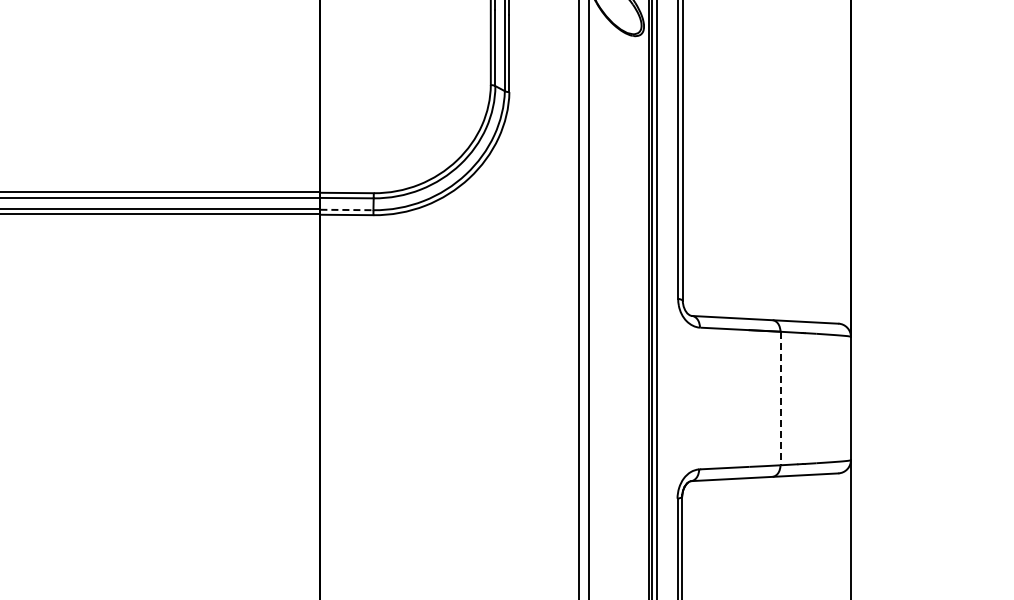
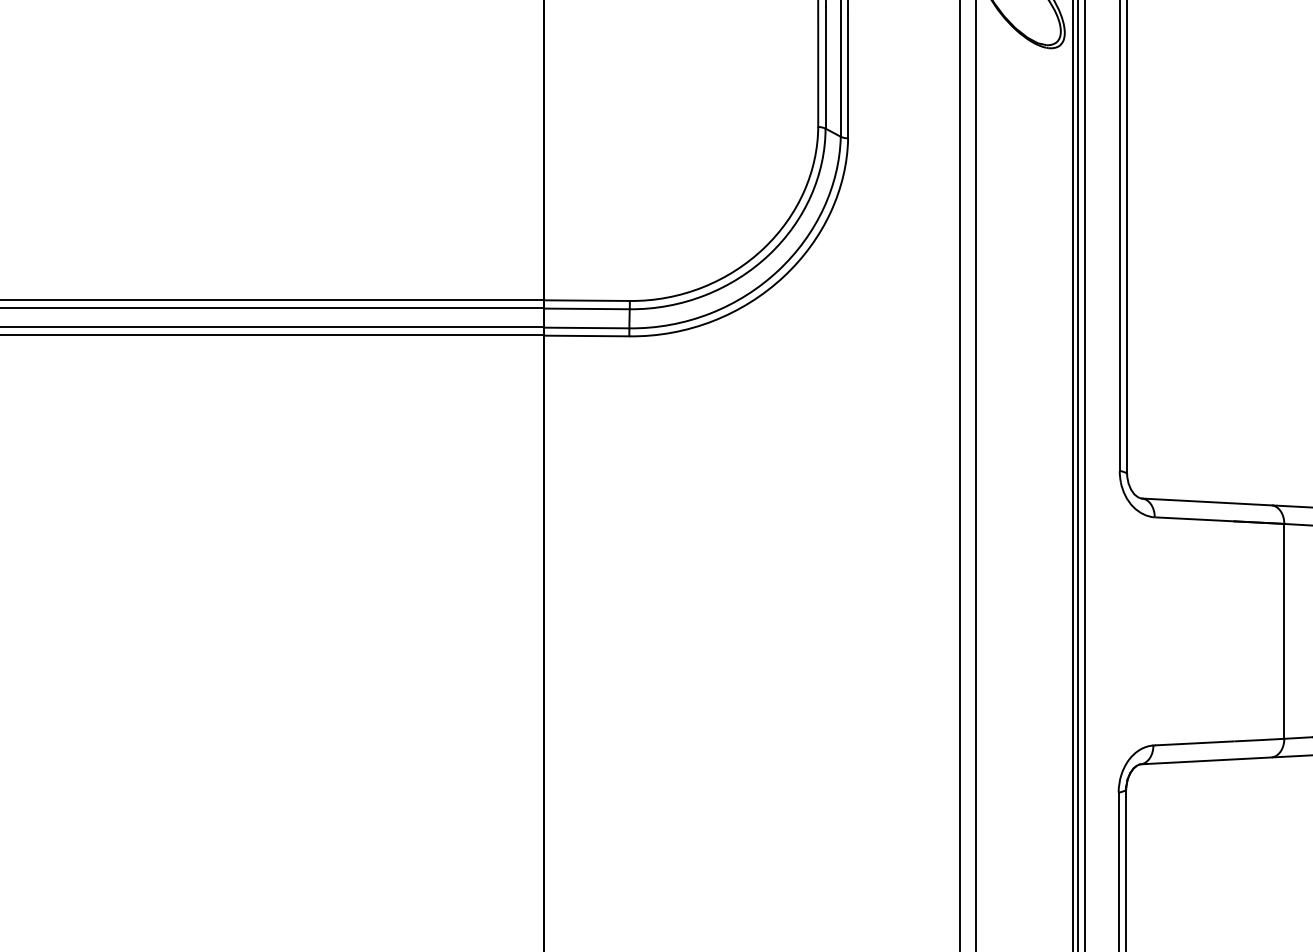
line: (346, 210) -> (585, 328), dashed -> solid
line: (780, 398) -> (1284, 631), dashed -> solid

